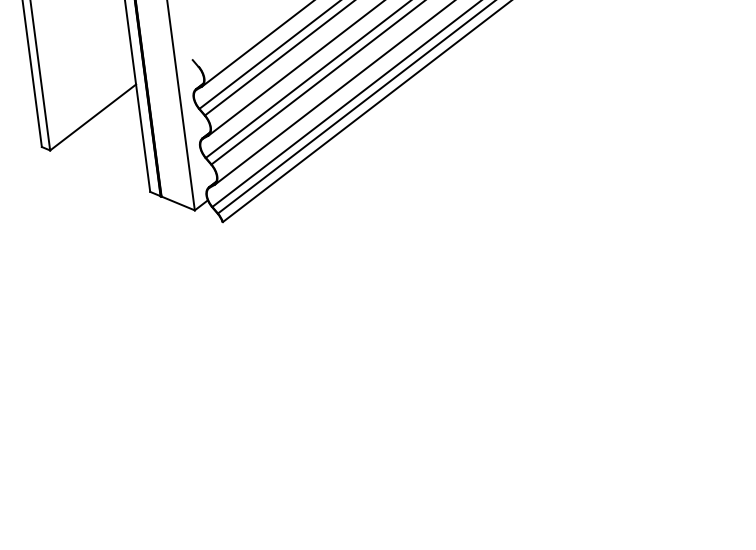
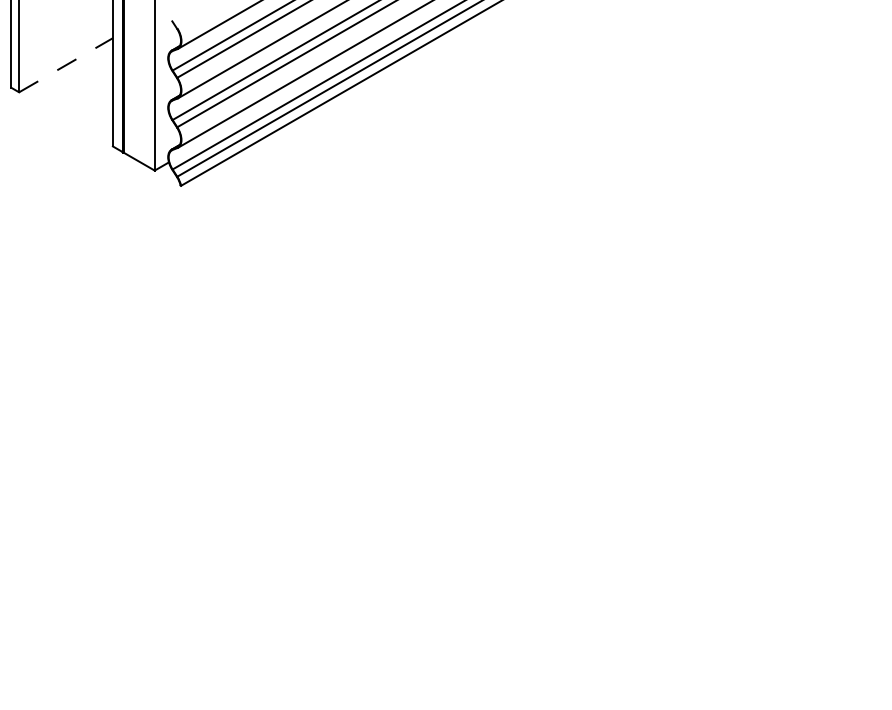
line: (93, 117) -> (66, 65), solid -> dashed

